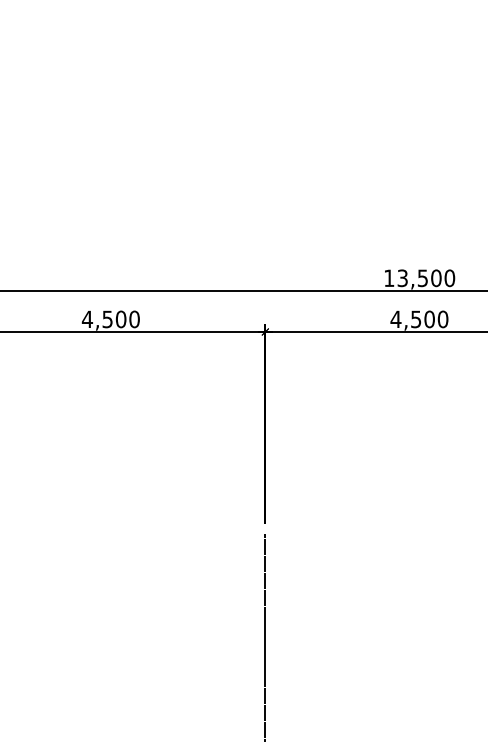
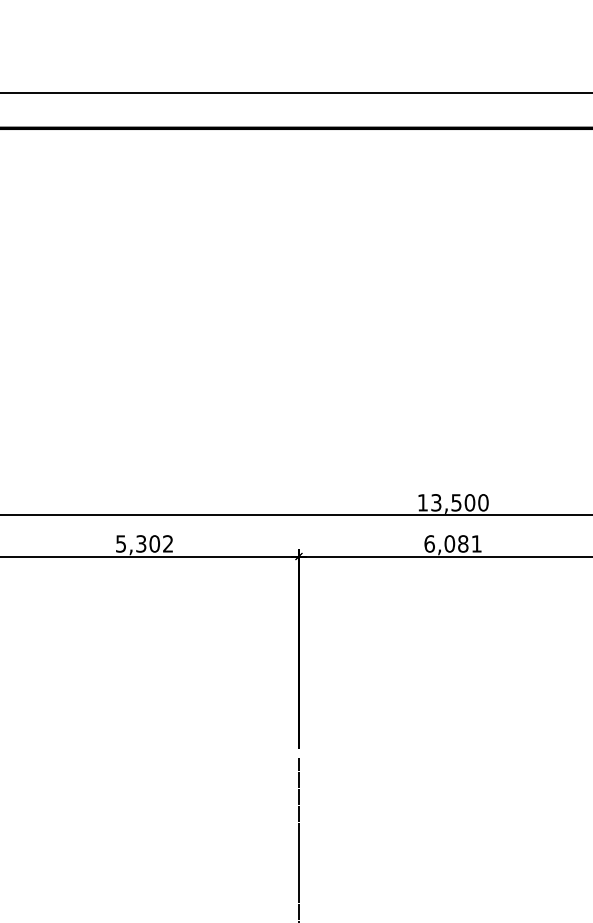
text: (110, 318) -> (144, 543), 4,500 -> 5,302
text: (418, 318) -> (452, 543), 4,500 -> 6,081

